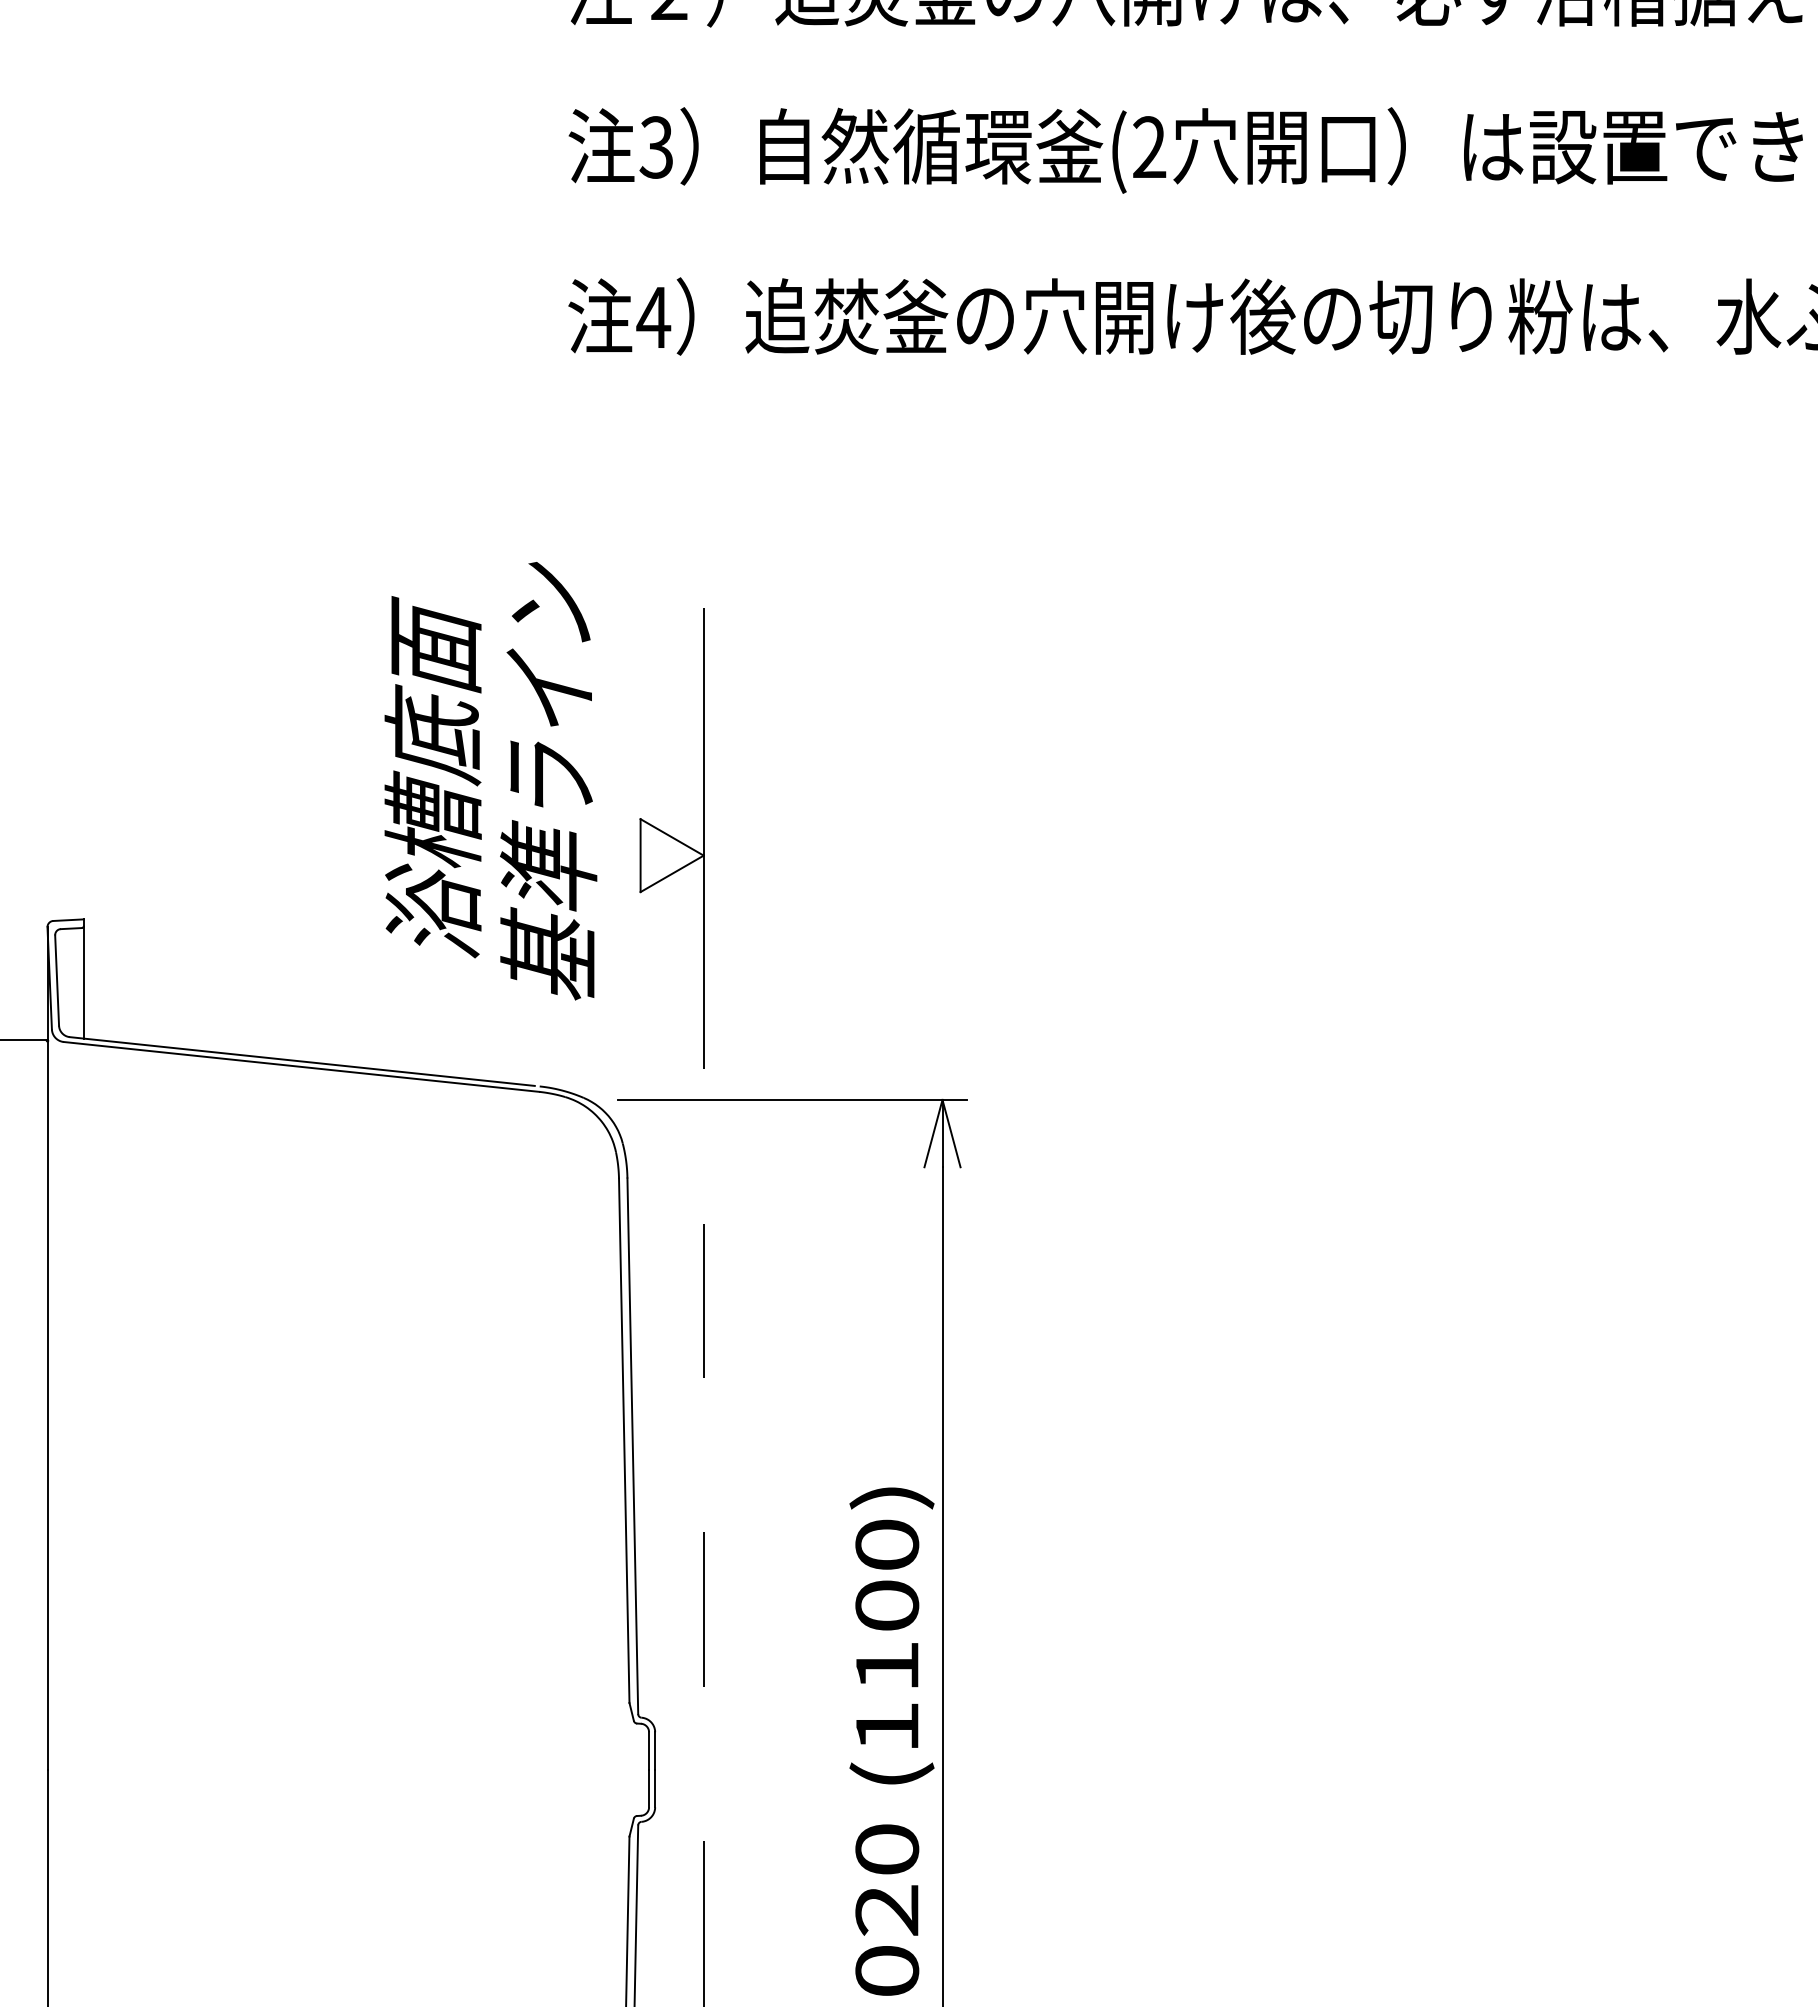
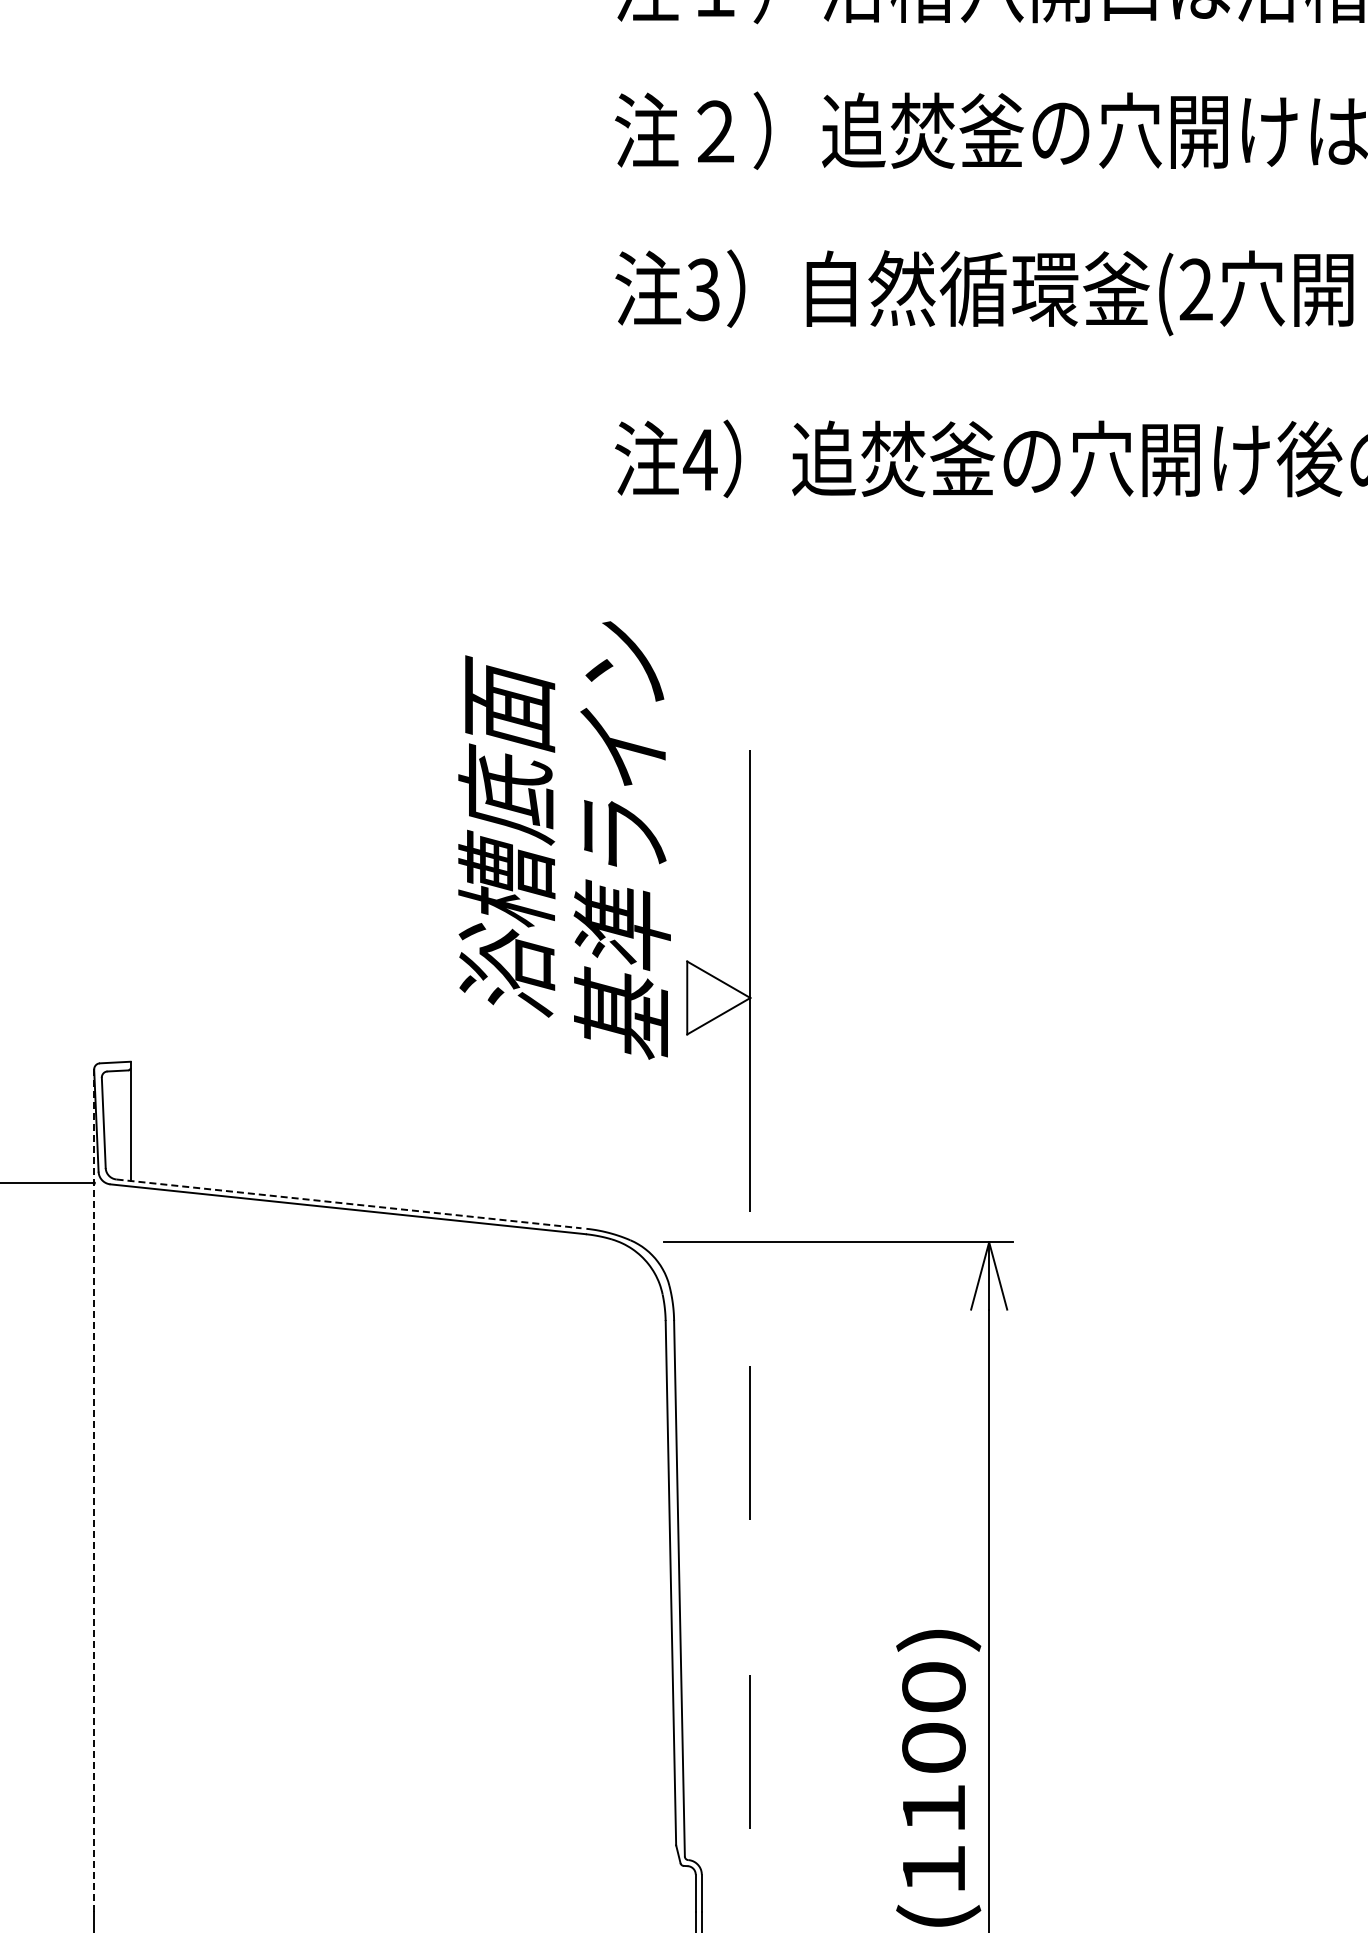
text: (490, 781) -> (564, 840), moved
line: (302, 1061) -> (349, 1203), solid -> dashed
line: (47, 1348) -> (94, 1490), solid -> dashed

